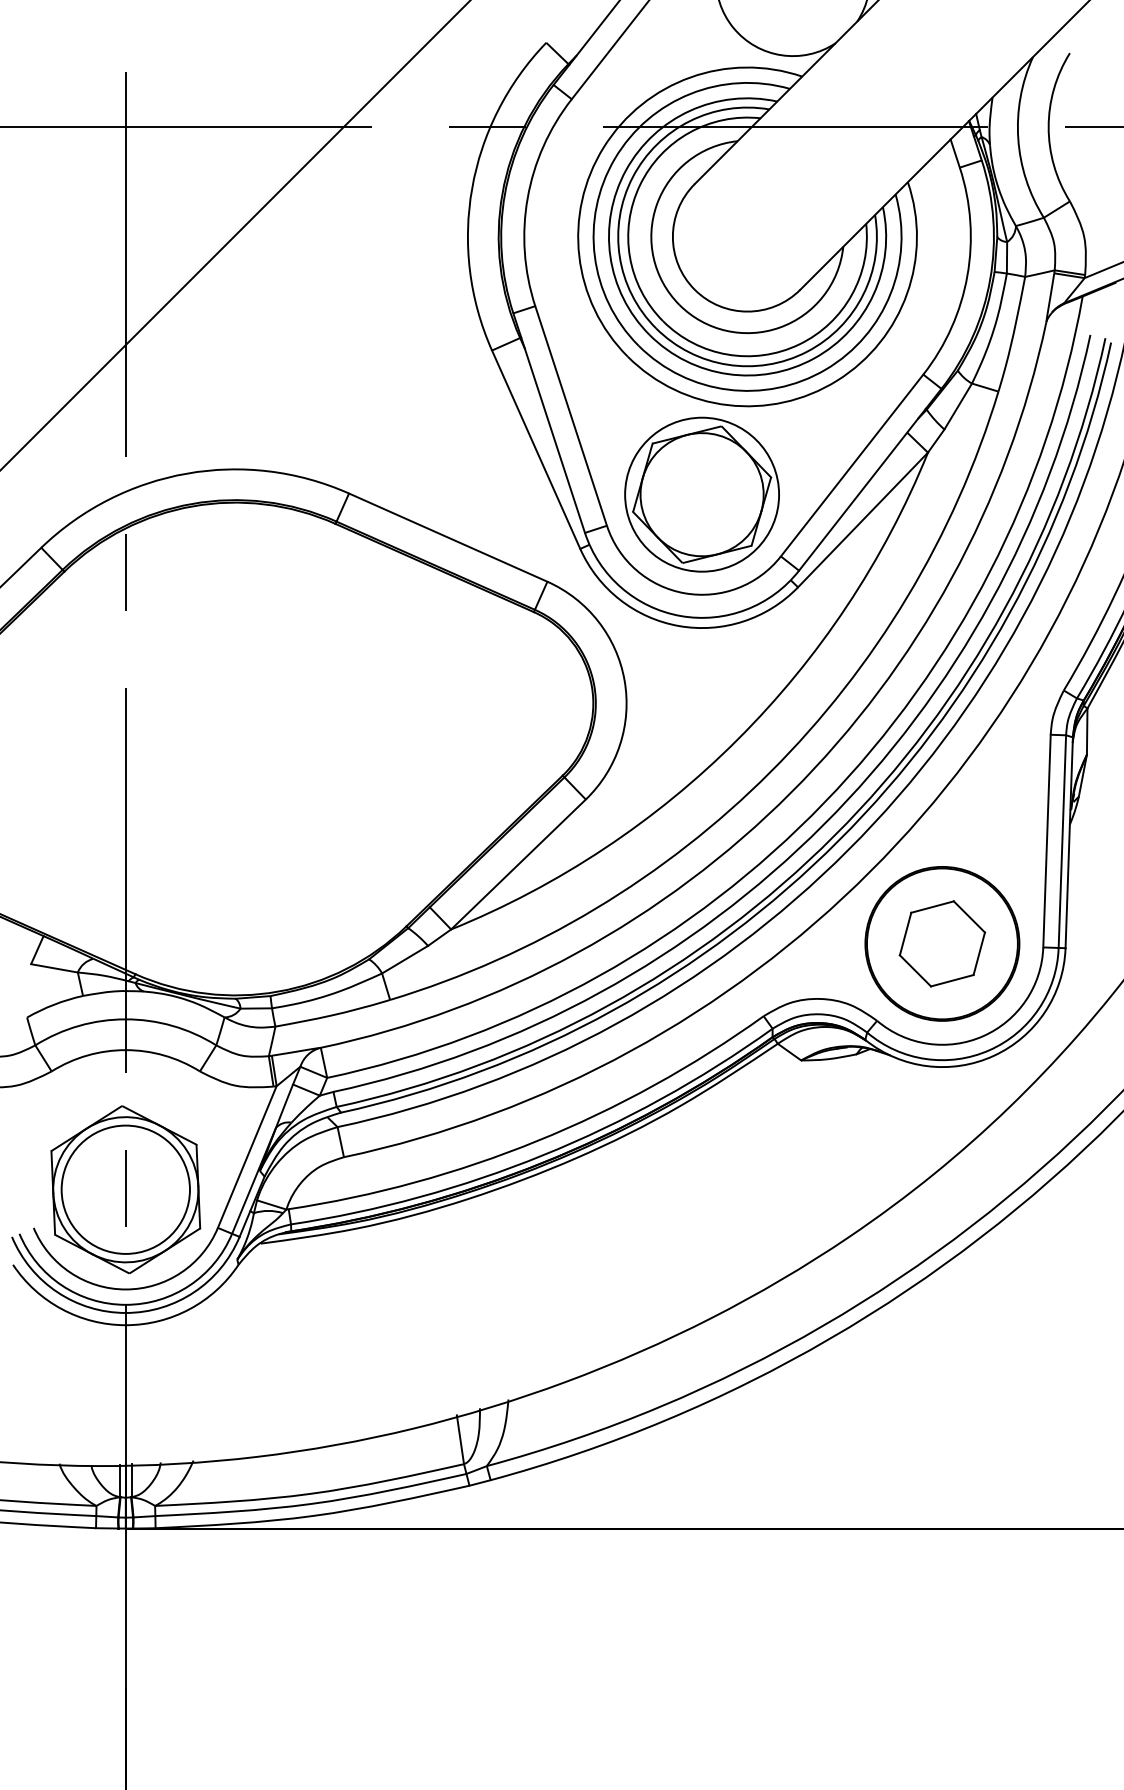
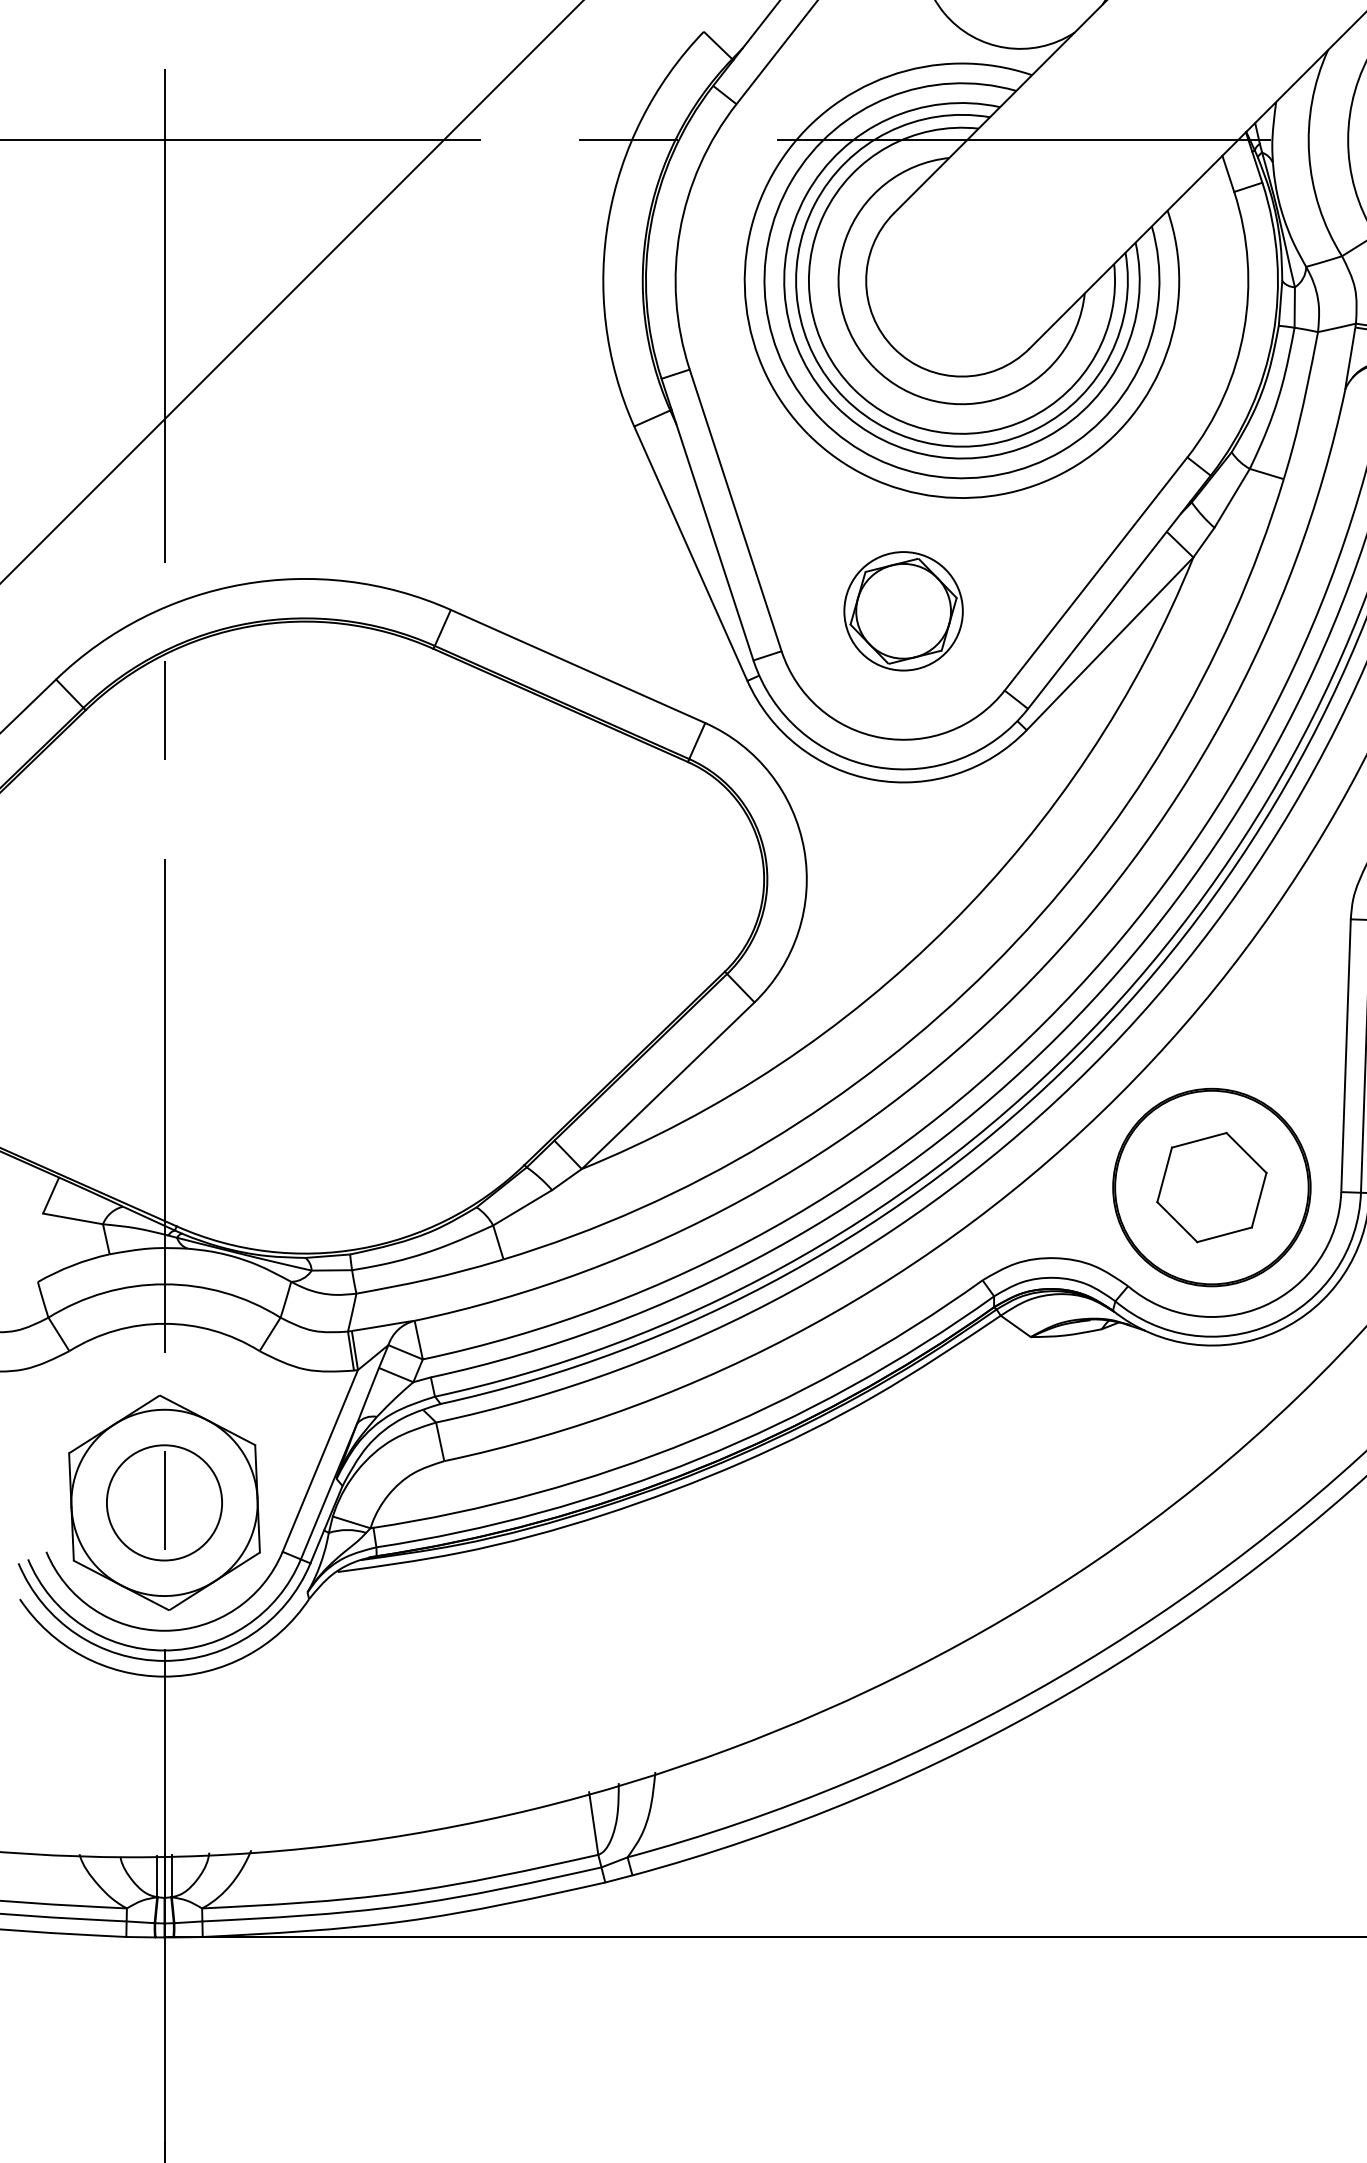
part: (701, 494) -> (902, 611), size x0.6
circle: (125, 1189) -> (164, 1502), size x0.7

